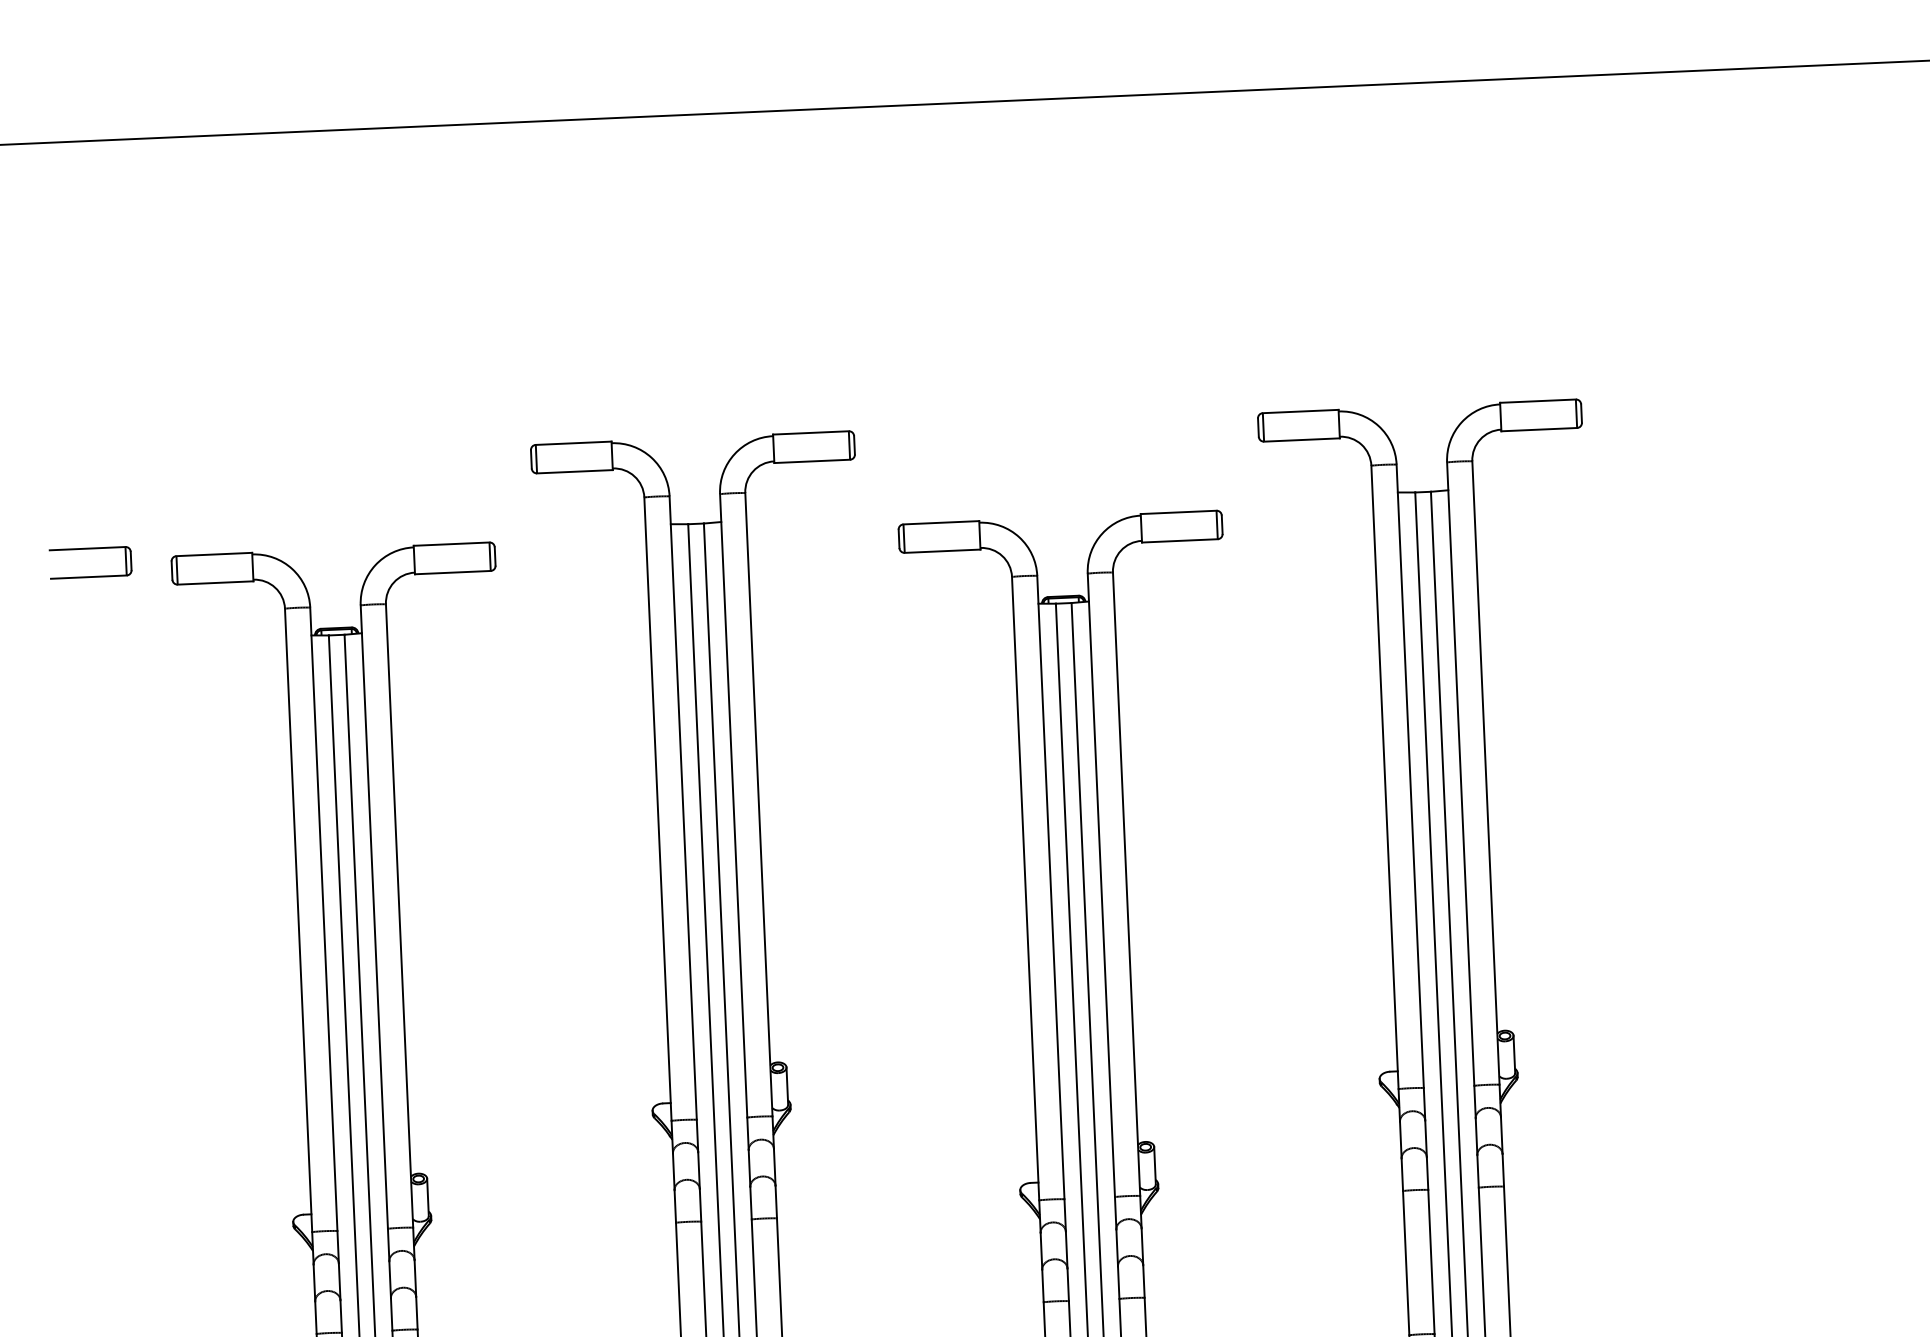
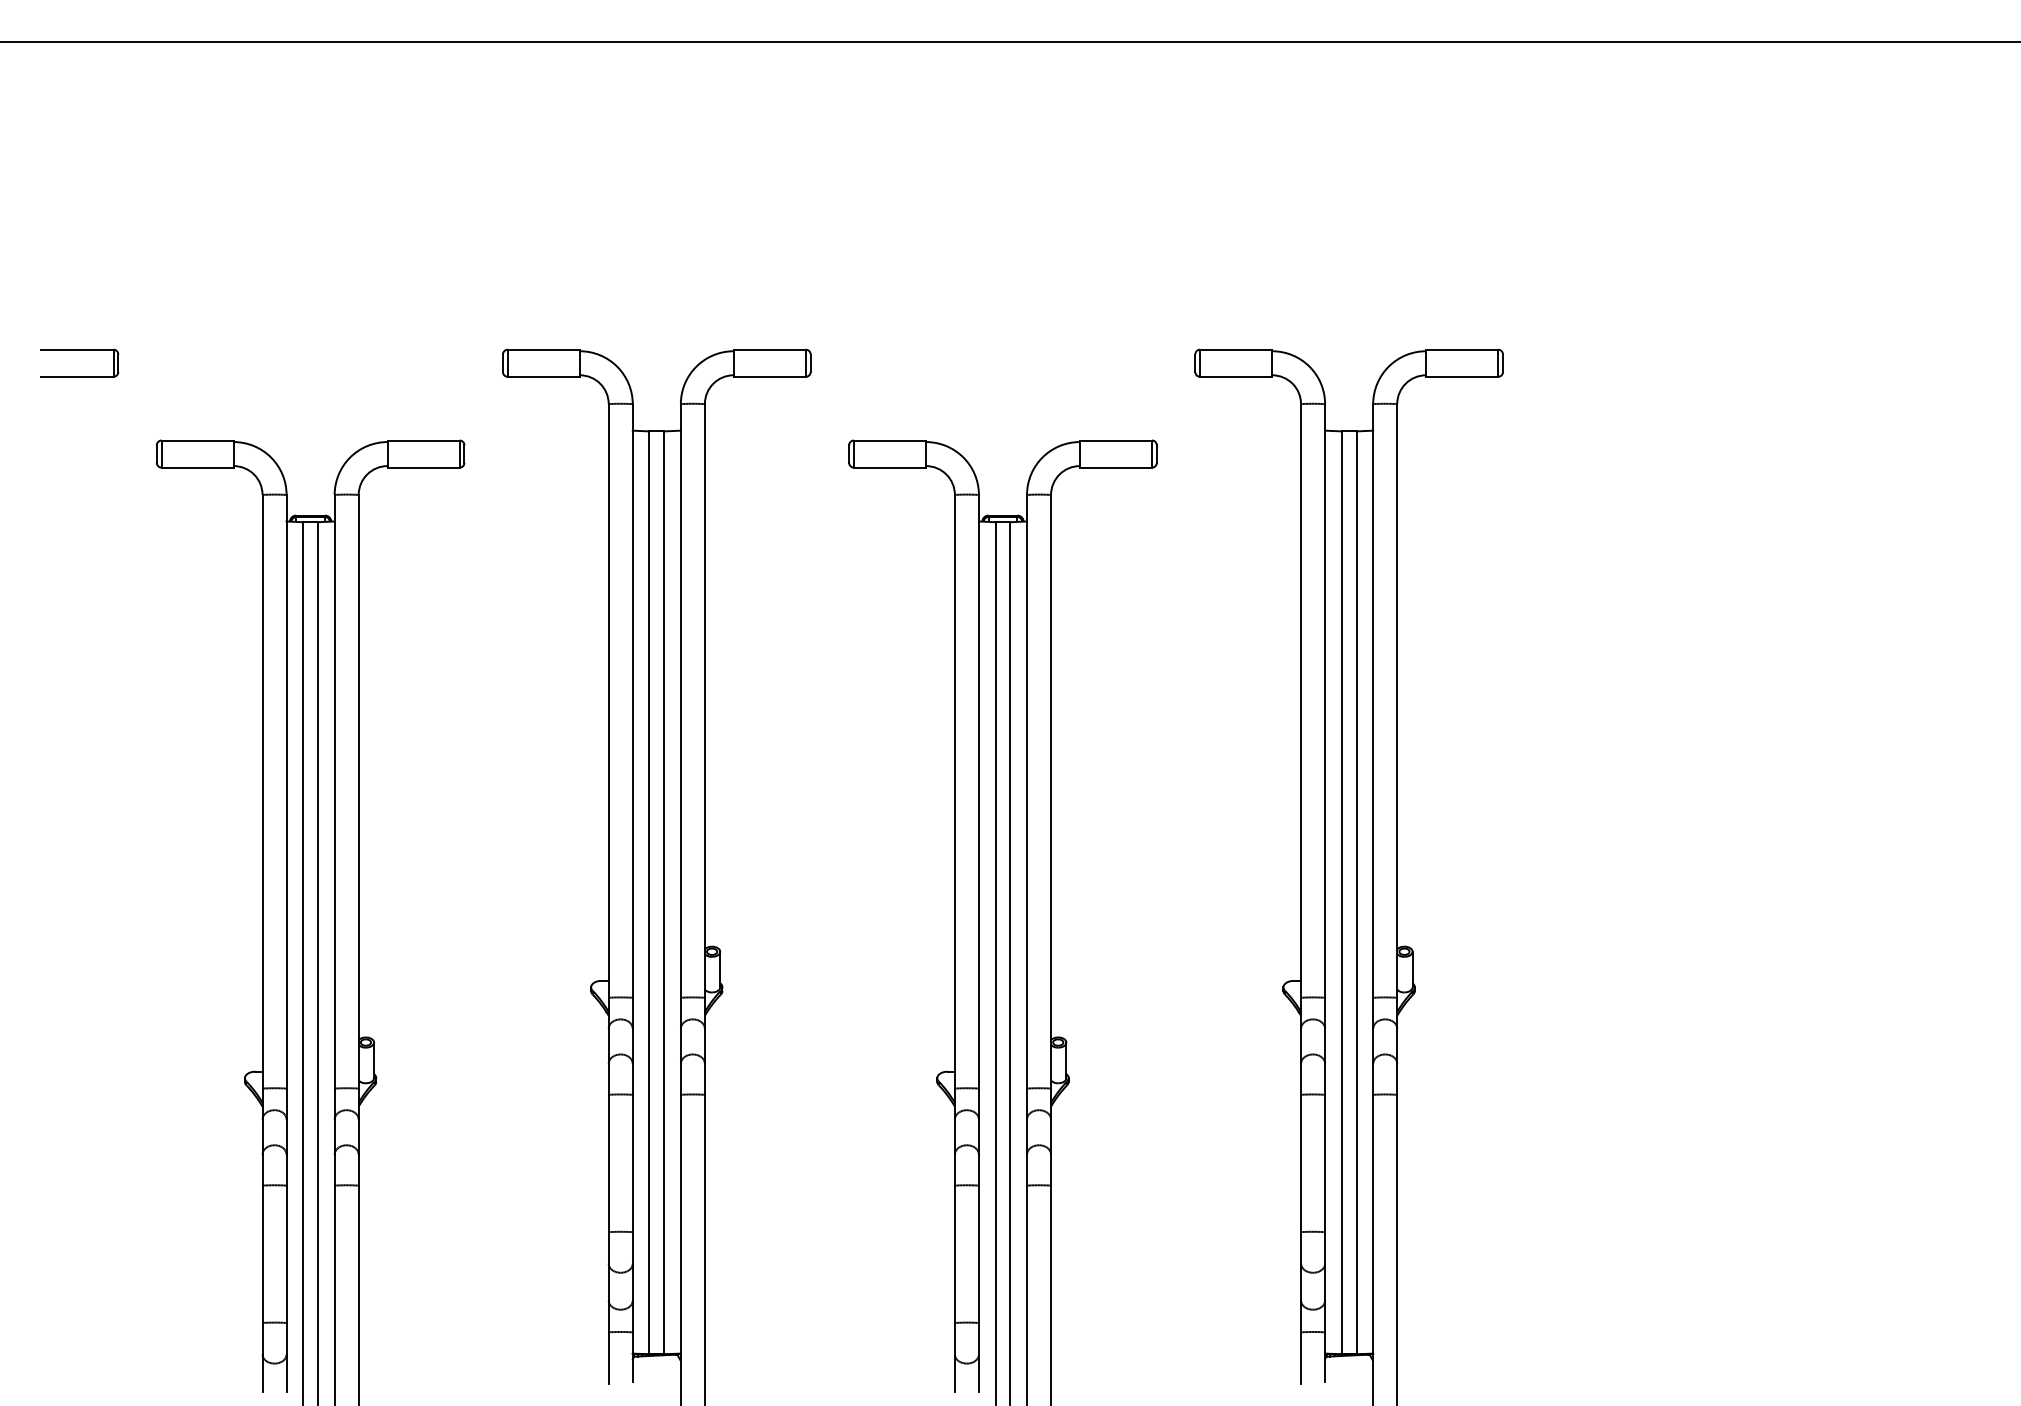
part: (89, 549) -> (79, 350), moved

